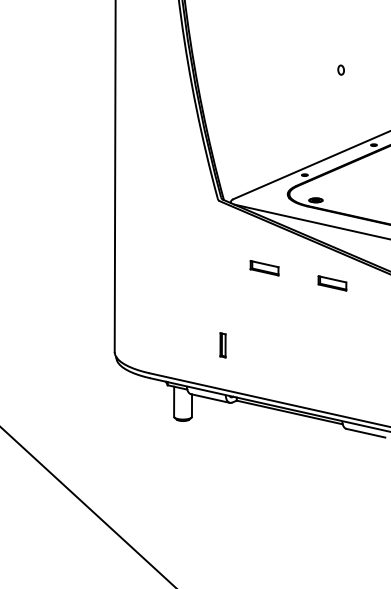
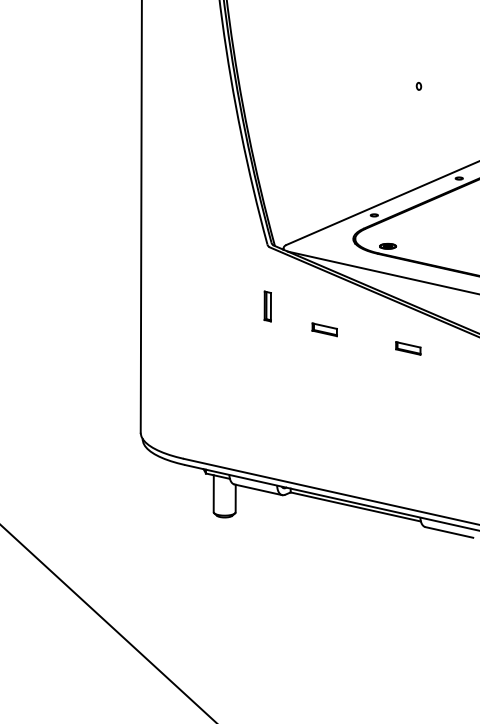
part: (340, 70) -> (418, 86), size x0.62
part: (264, 268) -> (324, 329), size x0.71
part: (332, 283) -> (408, 348), size x0.71
part: (222, 345) -> (267, 306), moved

